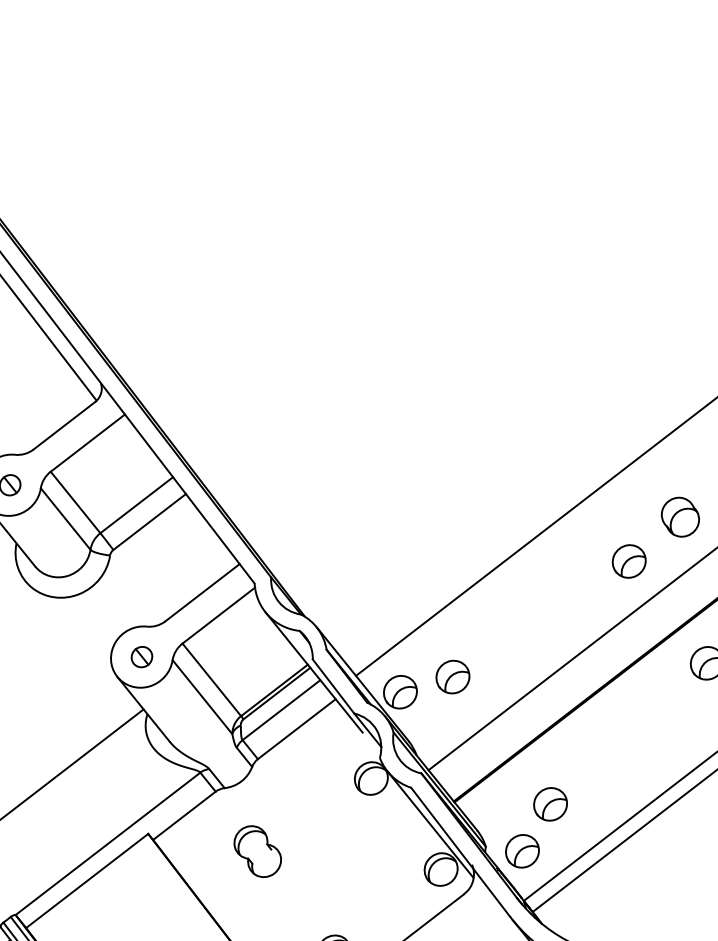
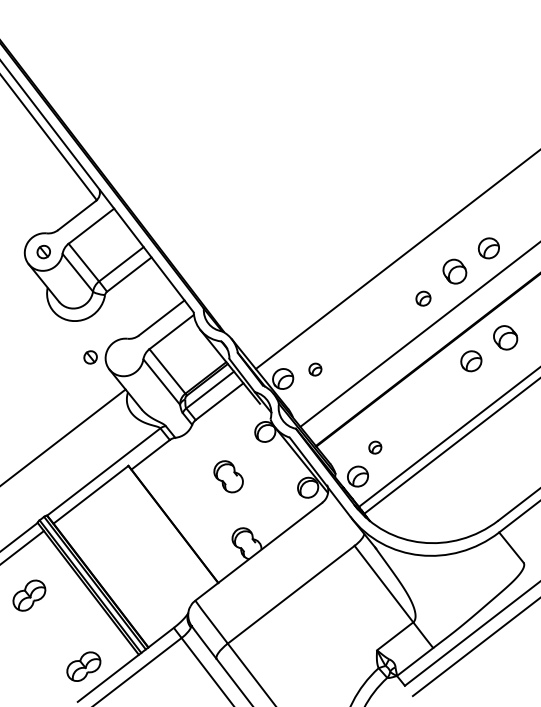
part: (629, 560) -> (423, 298), size x0.7
part: (141, 657) -> (90, 357), moved
part: (453, 676) -> (315, 369), size x0.6
part: (551, 803) -> (375, 447), size x0.6
part: (257, 851) -> (228, 476), moved

